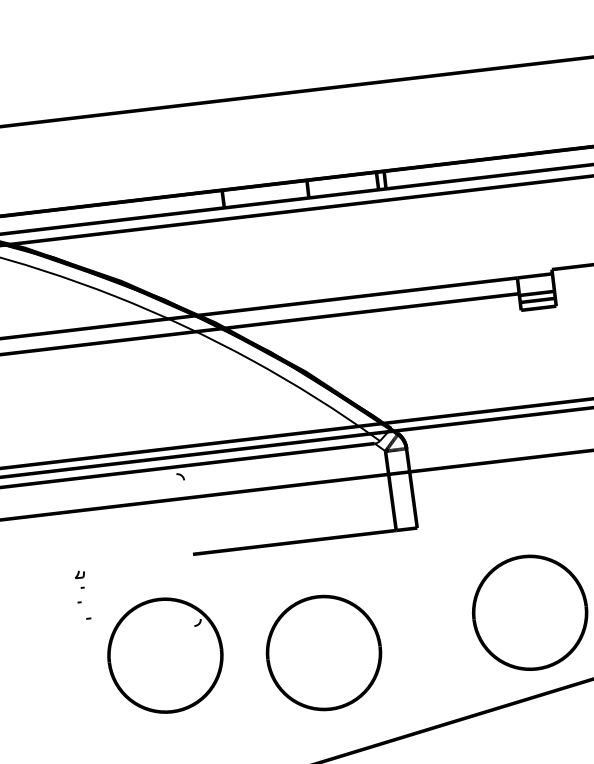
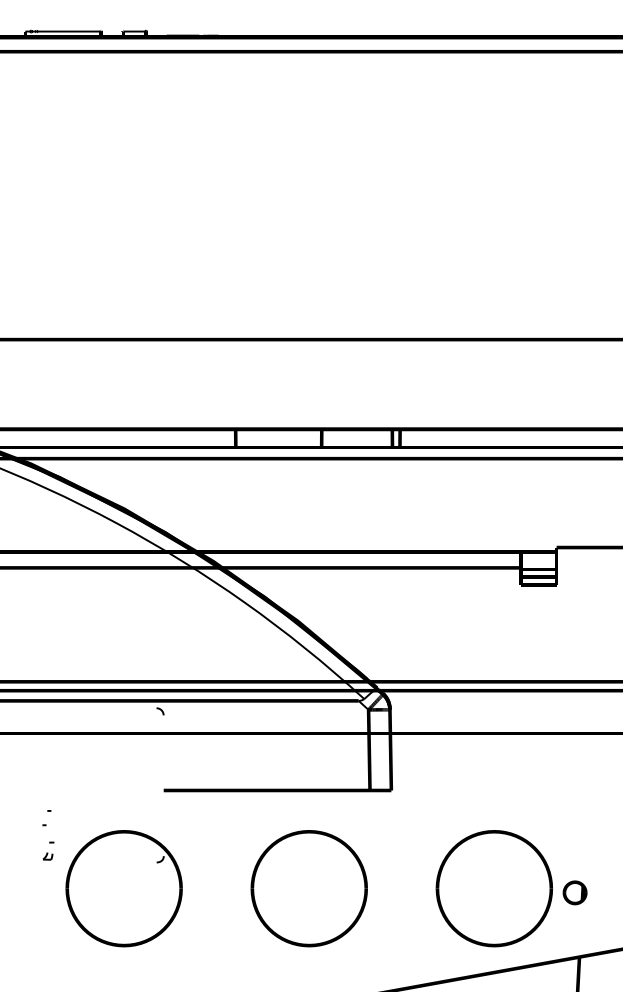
part: (79, 574) -> (47, 856), moved
part: (323, 652) -> (308, 888), moved

